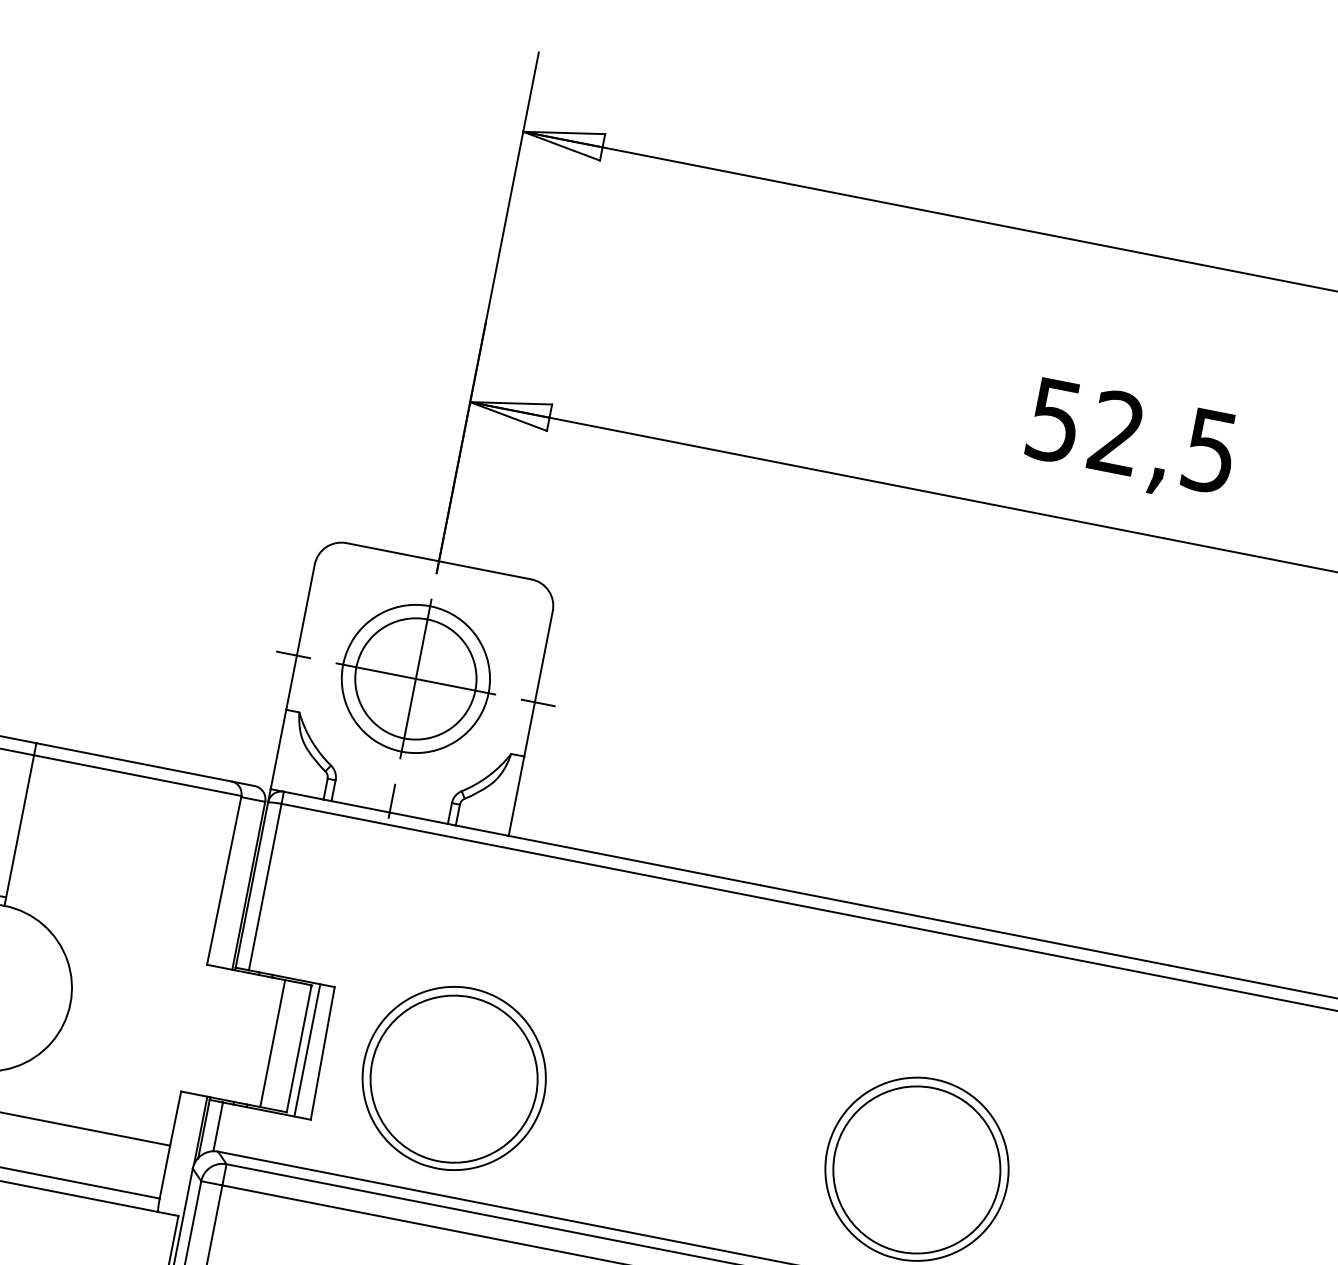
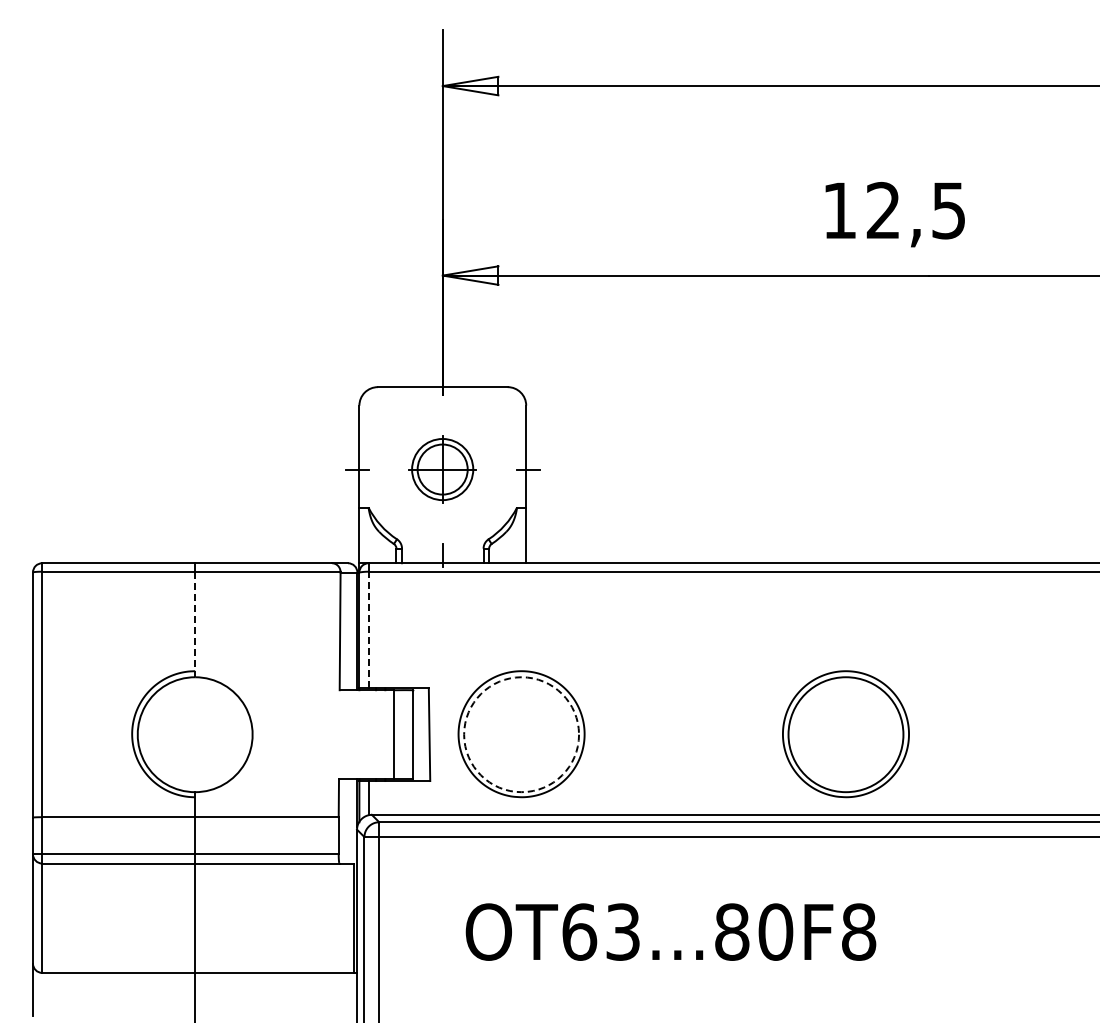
text: (1054, 420) -> (839, 210), 52,5 -> 12,5
part: (415, 678) -> (442, 469), size x0.6
line: (19, 830) -> (195, 624), solid -> dashed
line: (265, 886) -> (368, 629), solid -> dashed
line: (307, 1050) -> (418, 734), removed
circle: (454, 1078) -> (521, 734), solid -> dashed

